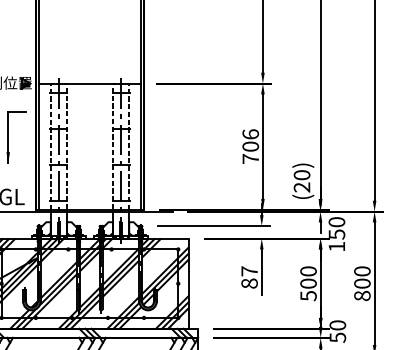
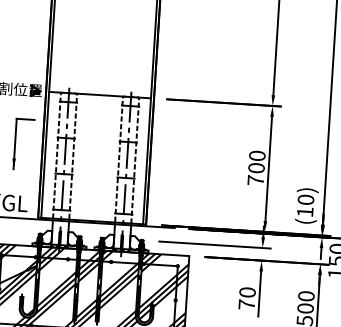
text: (250, 134) -> (257, 156), 706 -> 700
text: (301, 187) -> (304, 212), (20) -> (10)
text: (249, 277) -> (247, 298), 87 -> 70

